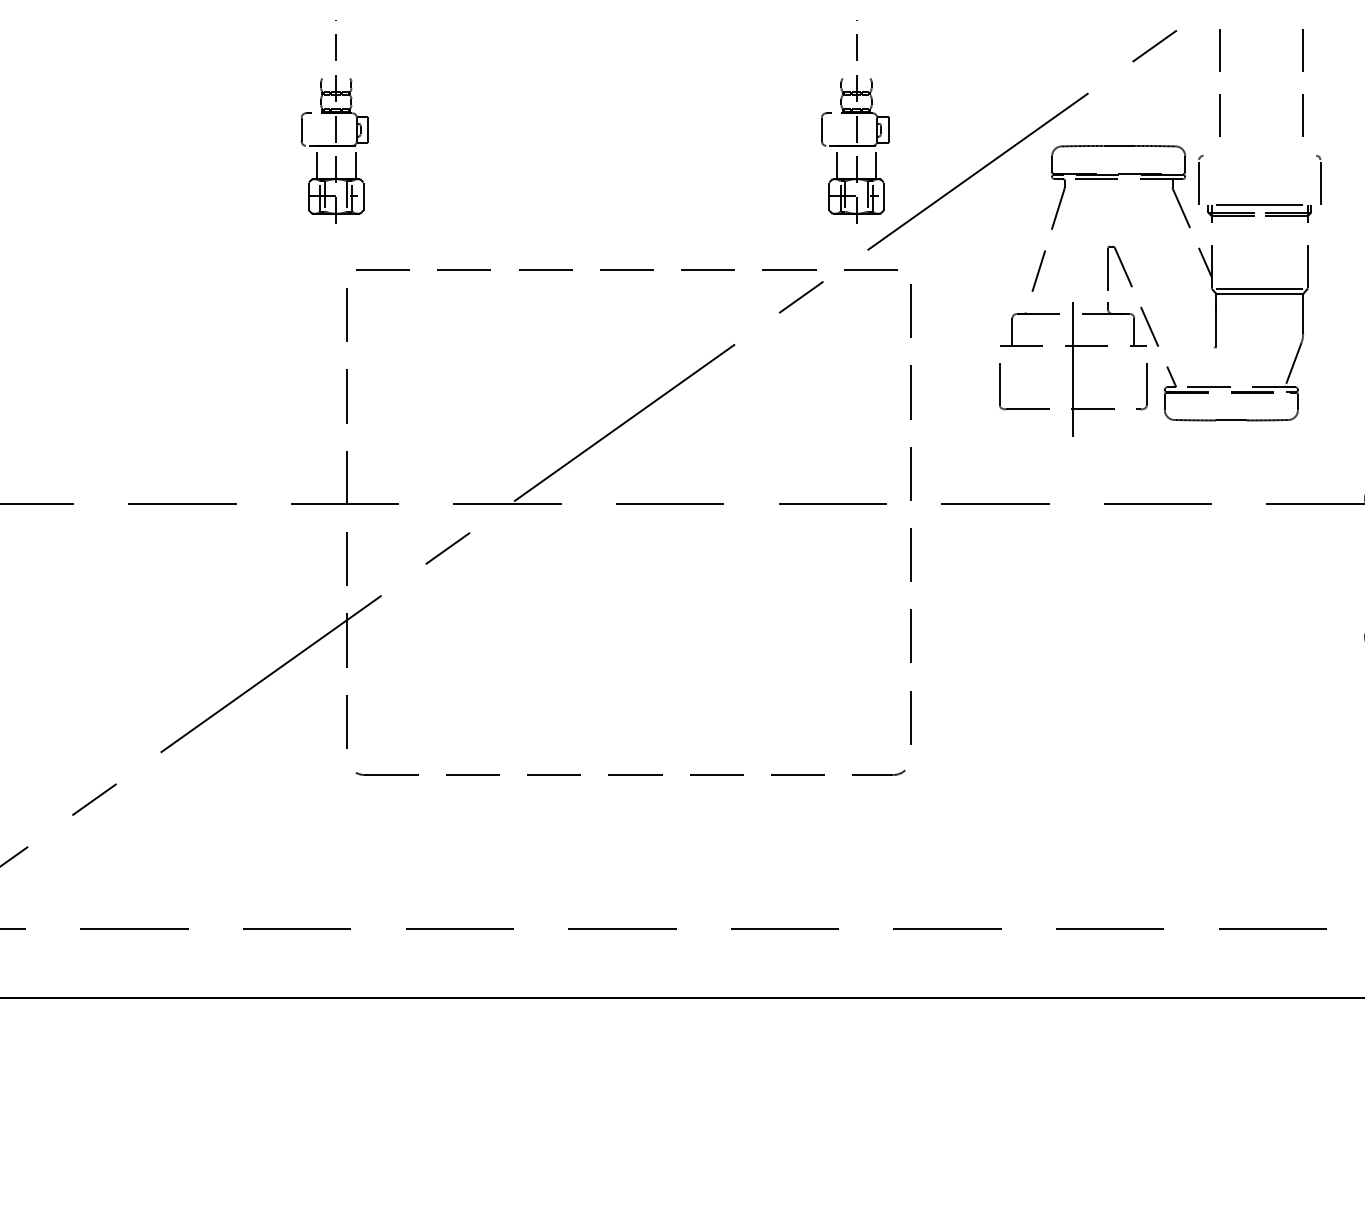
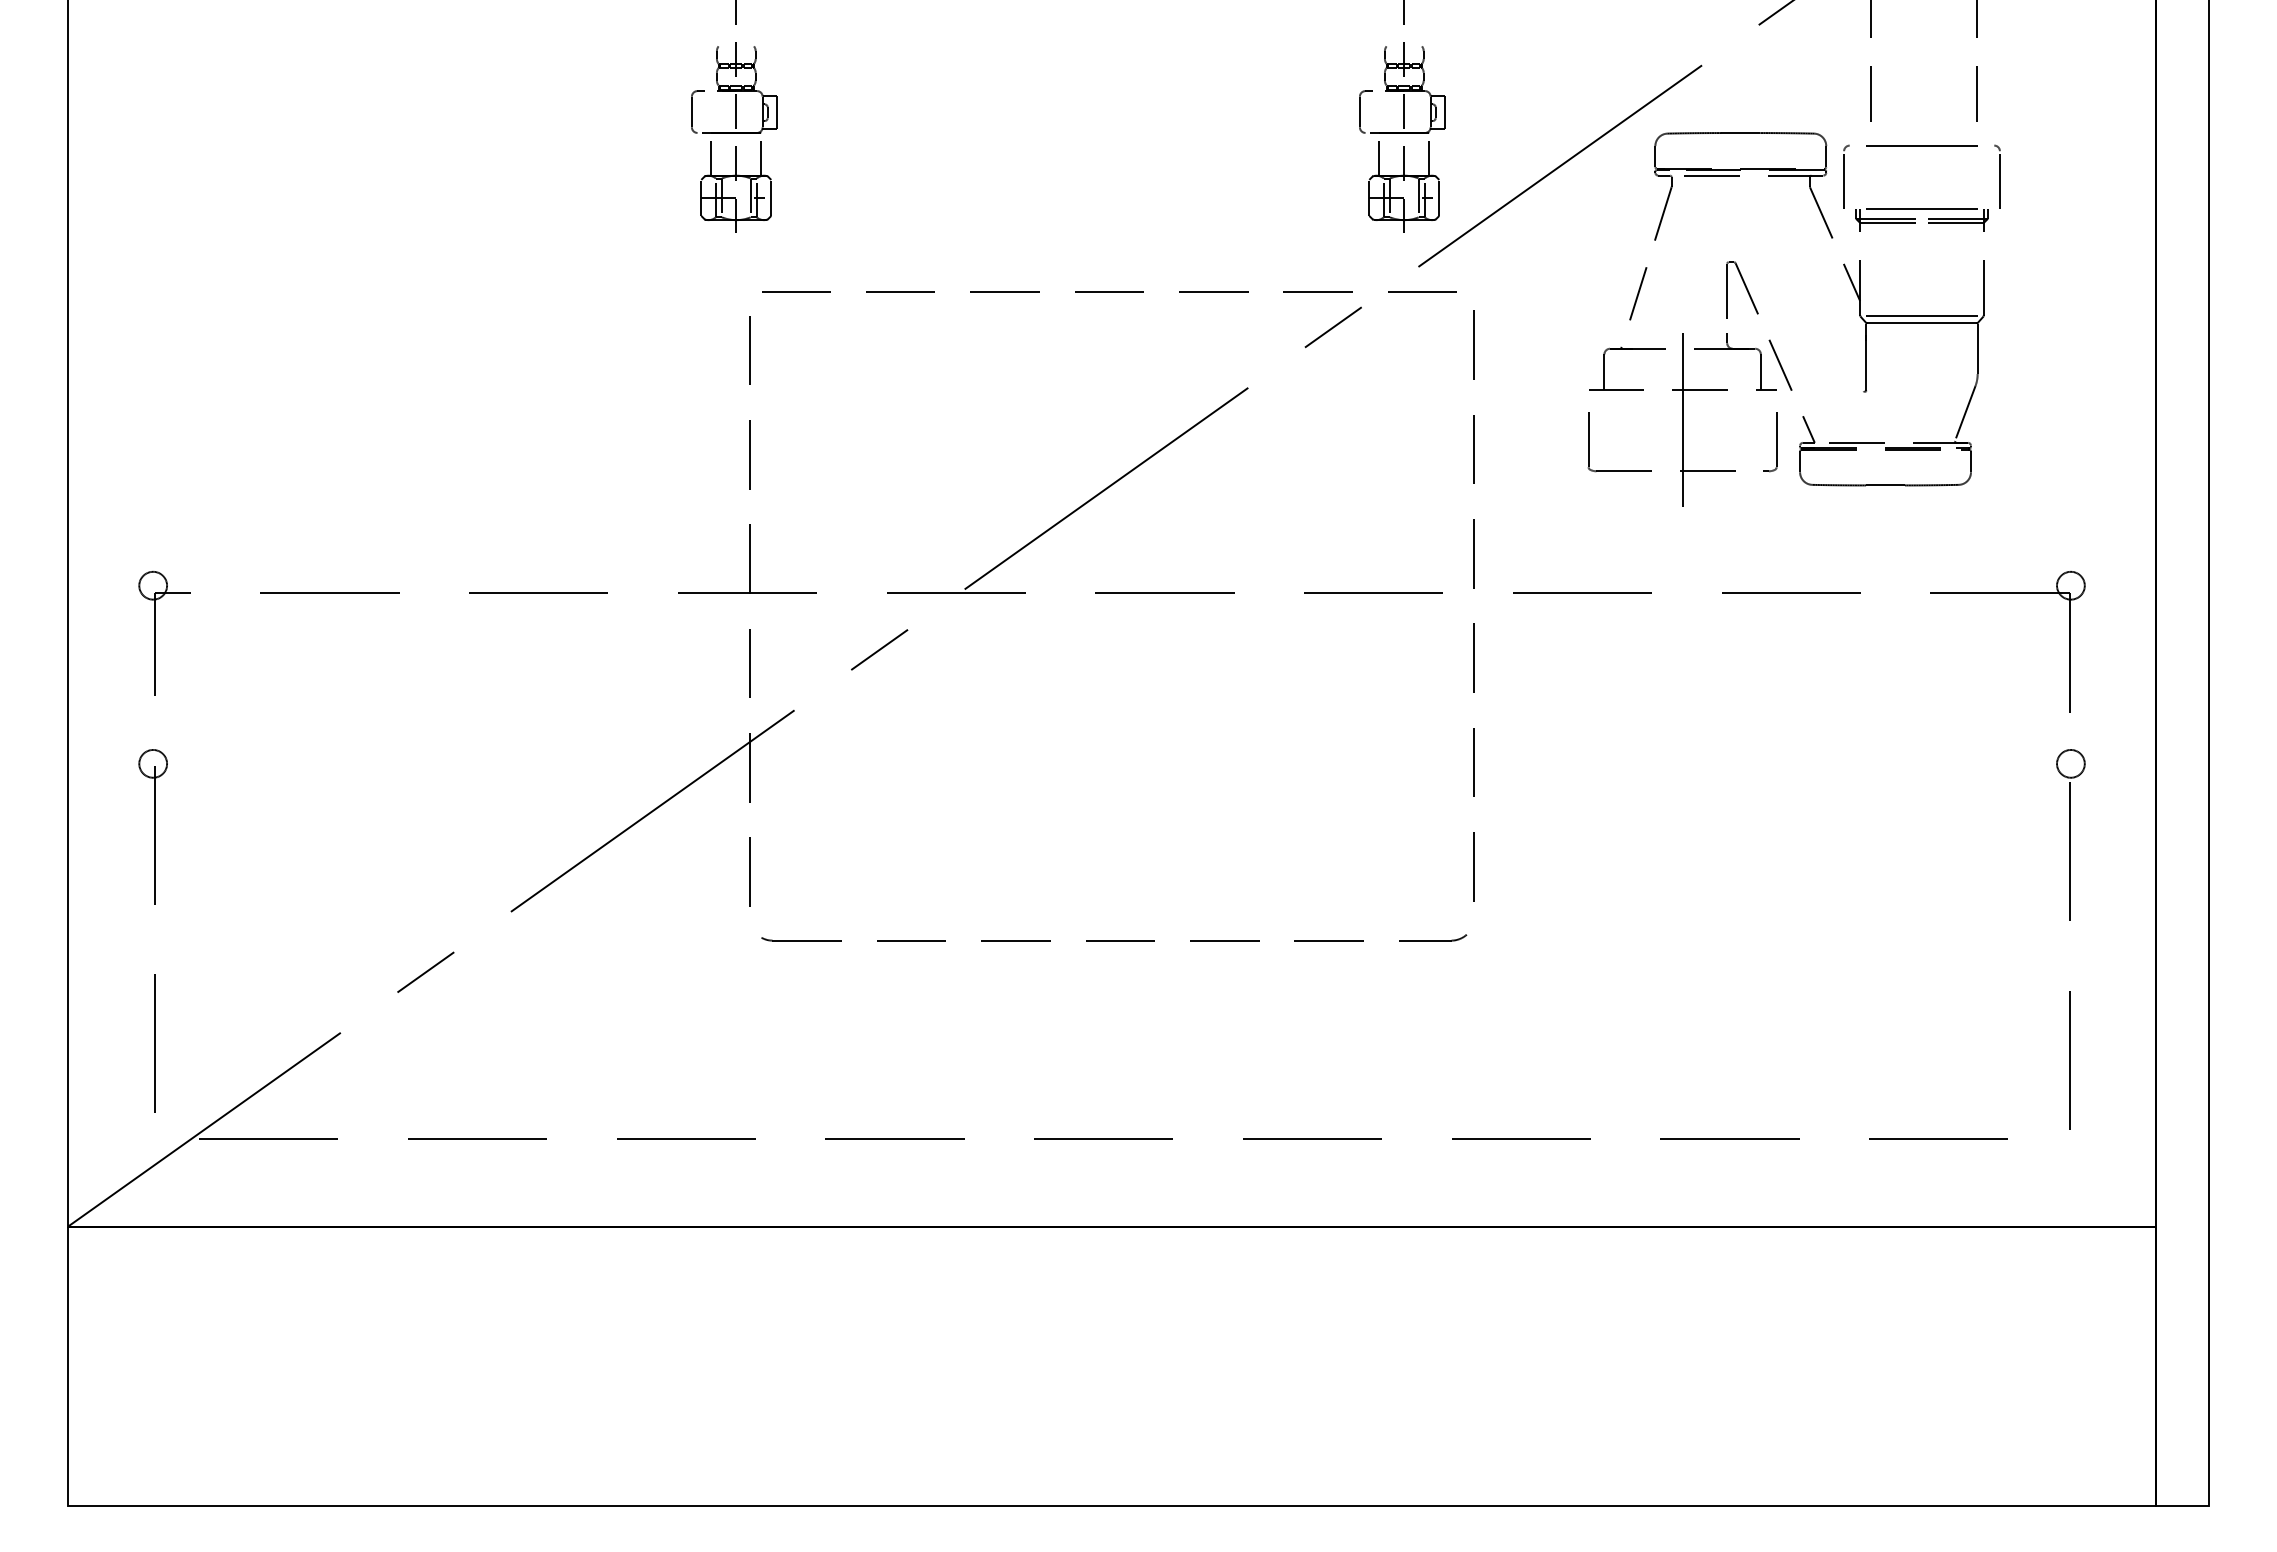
line: (1259, 155) -> (1921, 145), added

